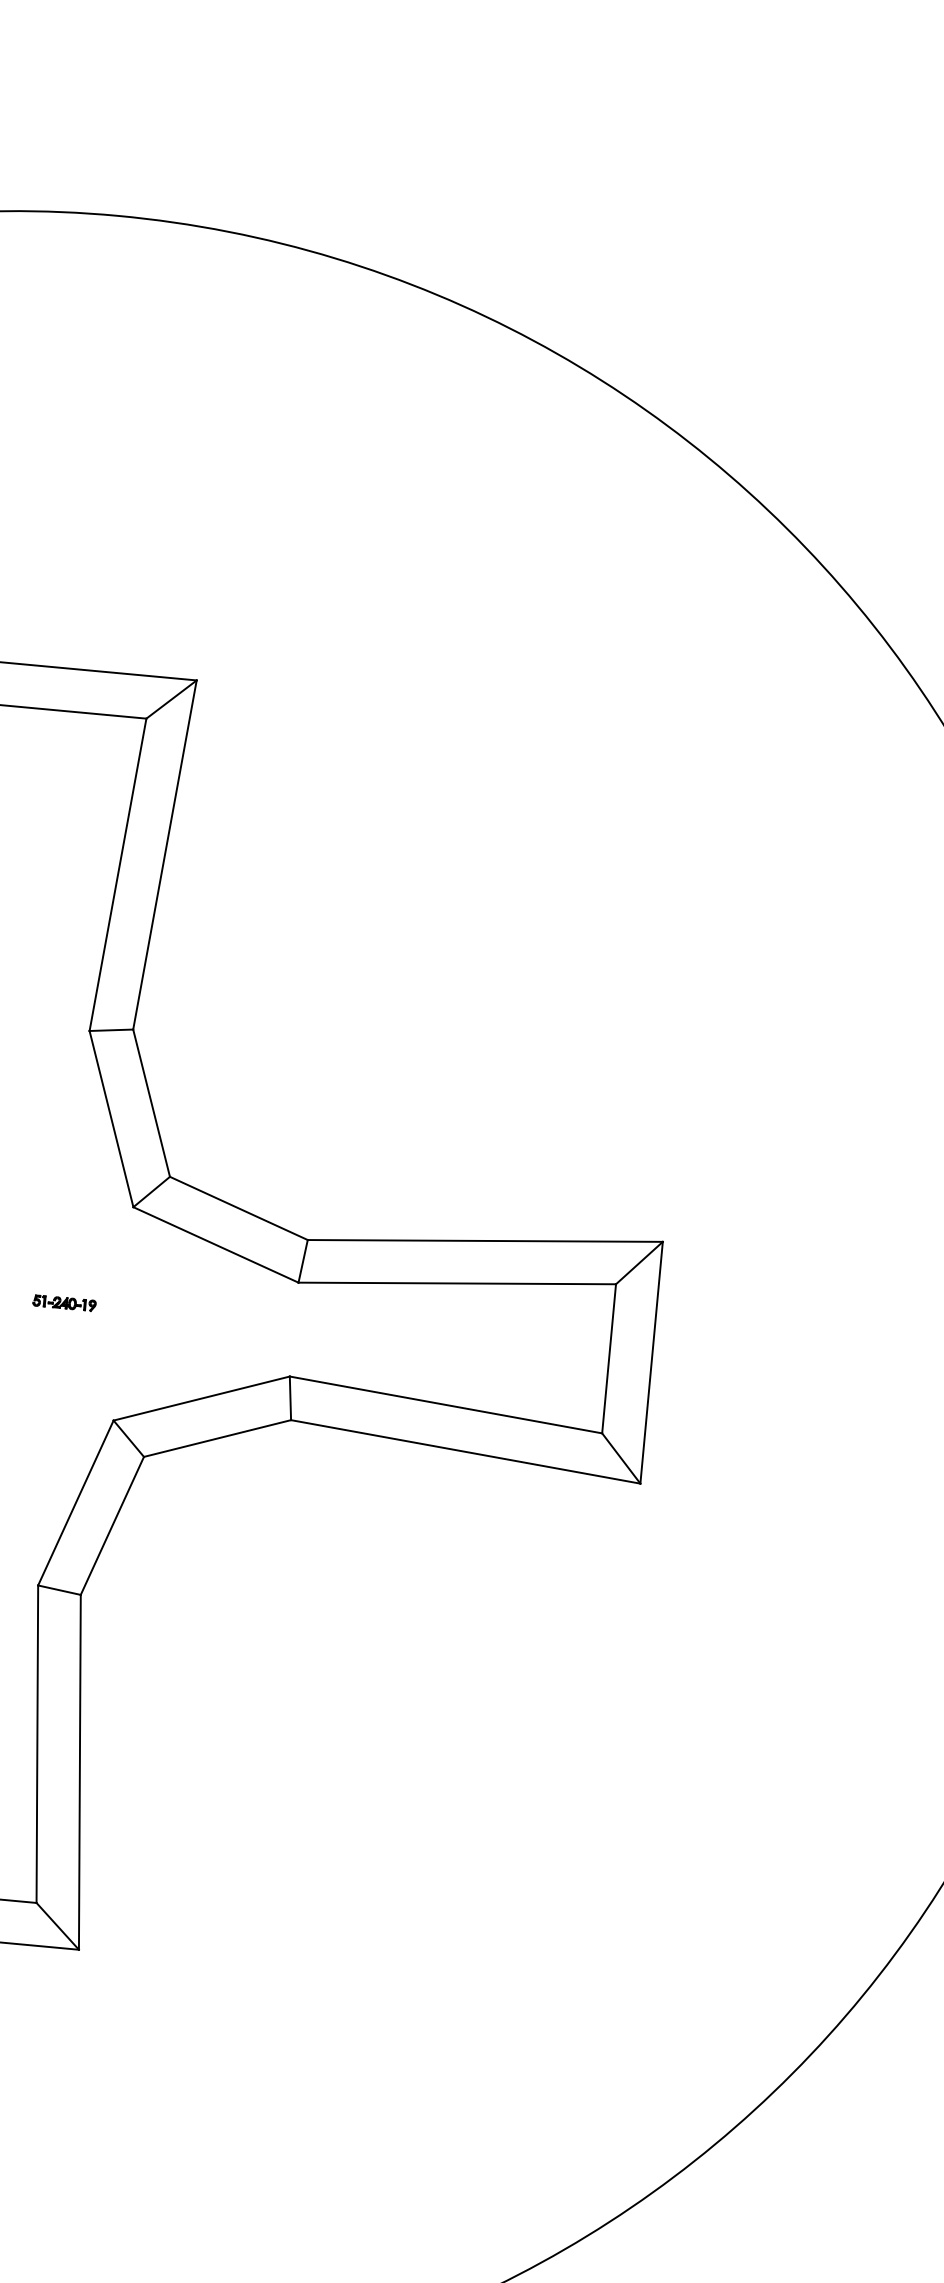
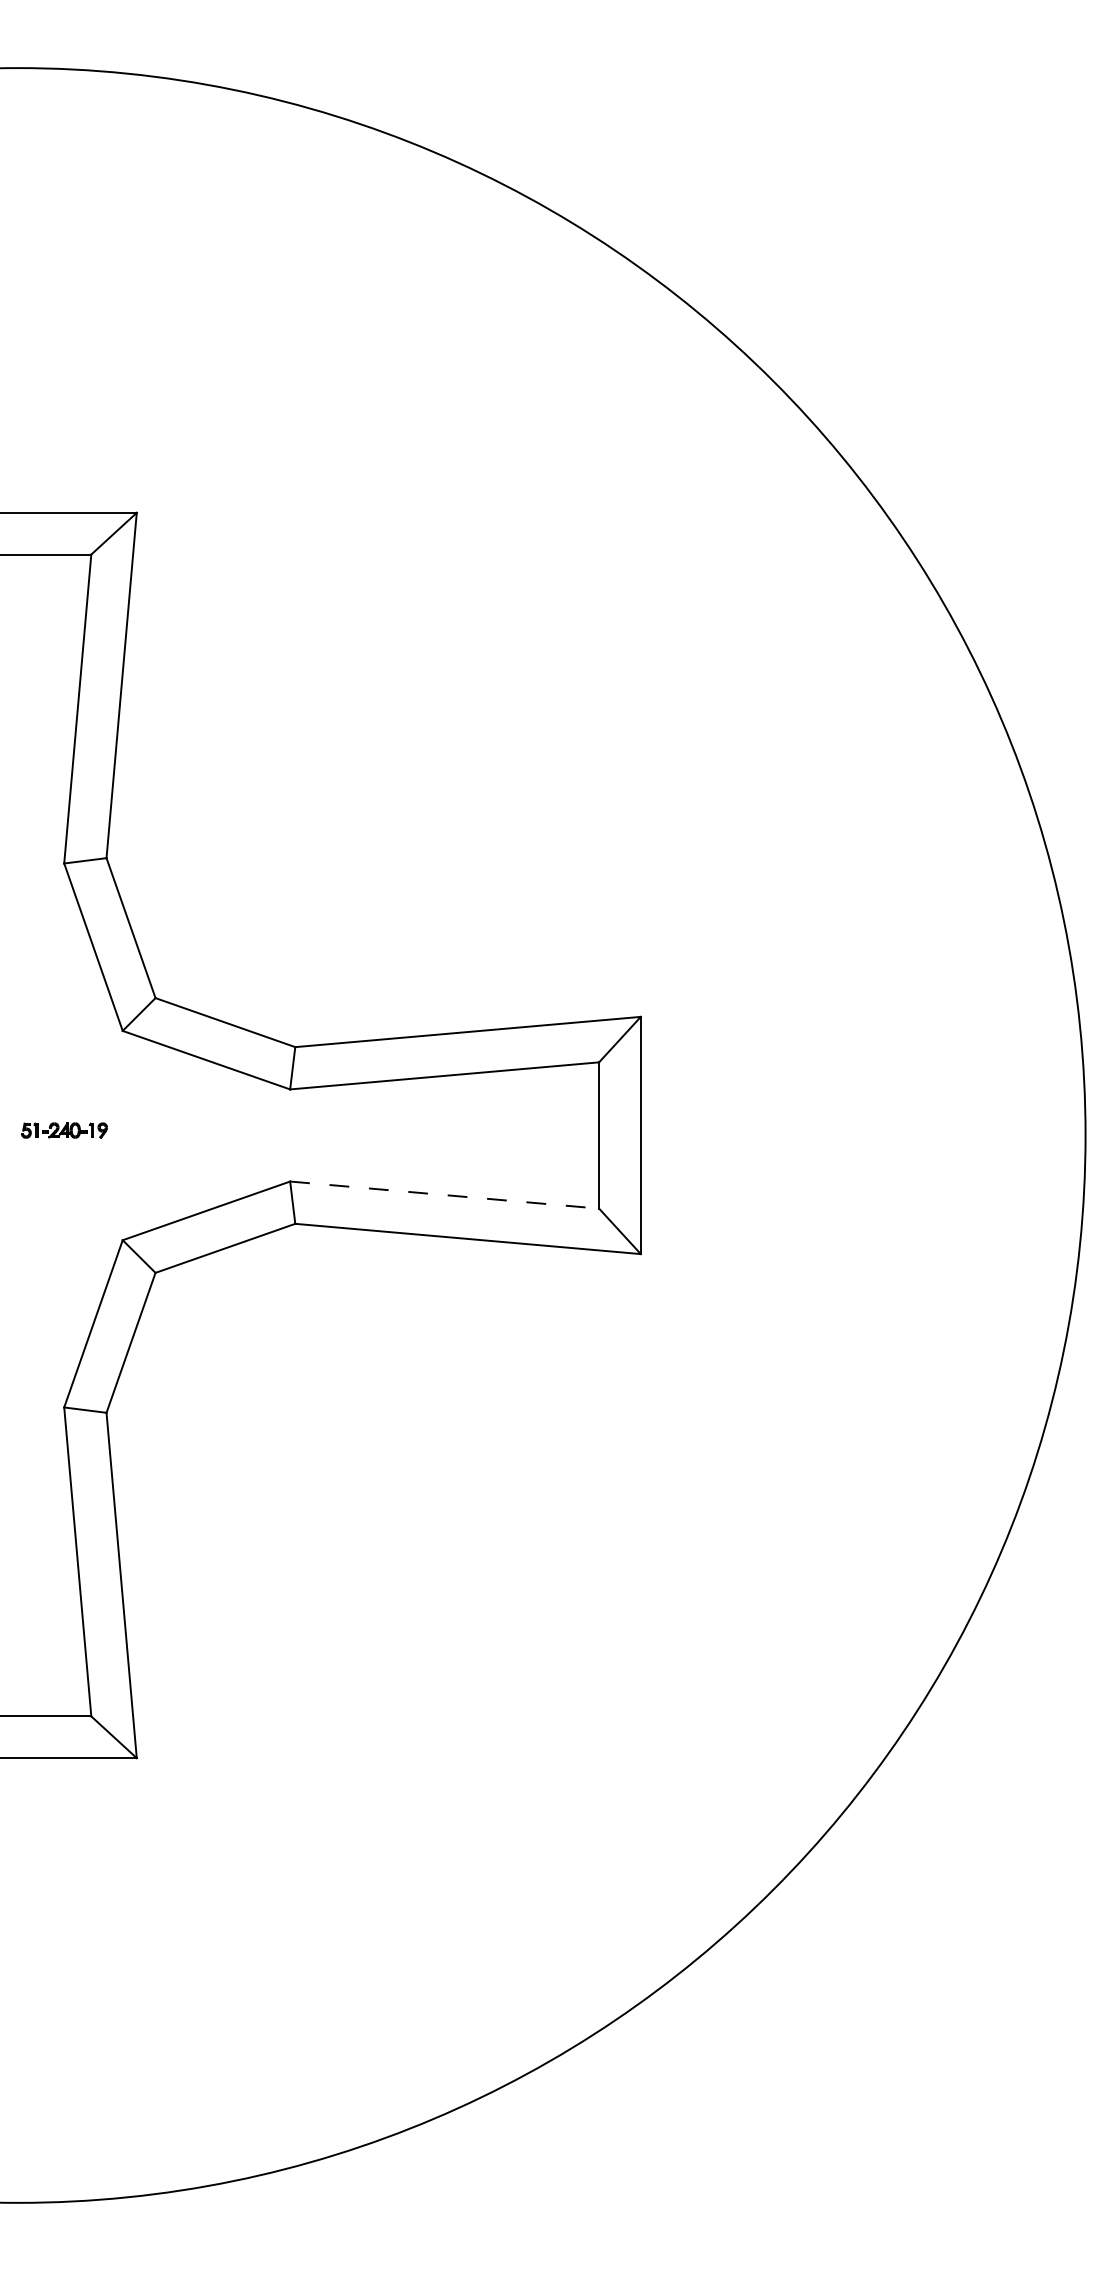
part: (64, 1303) -> (64, 1130), size x1.4
line: (446, 1405) -> (445, 1195), solid -> dashed

